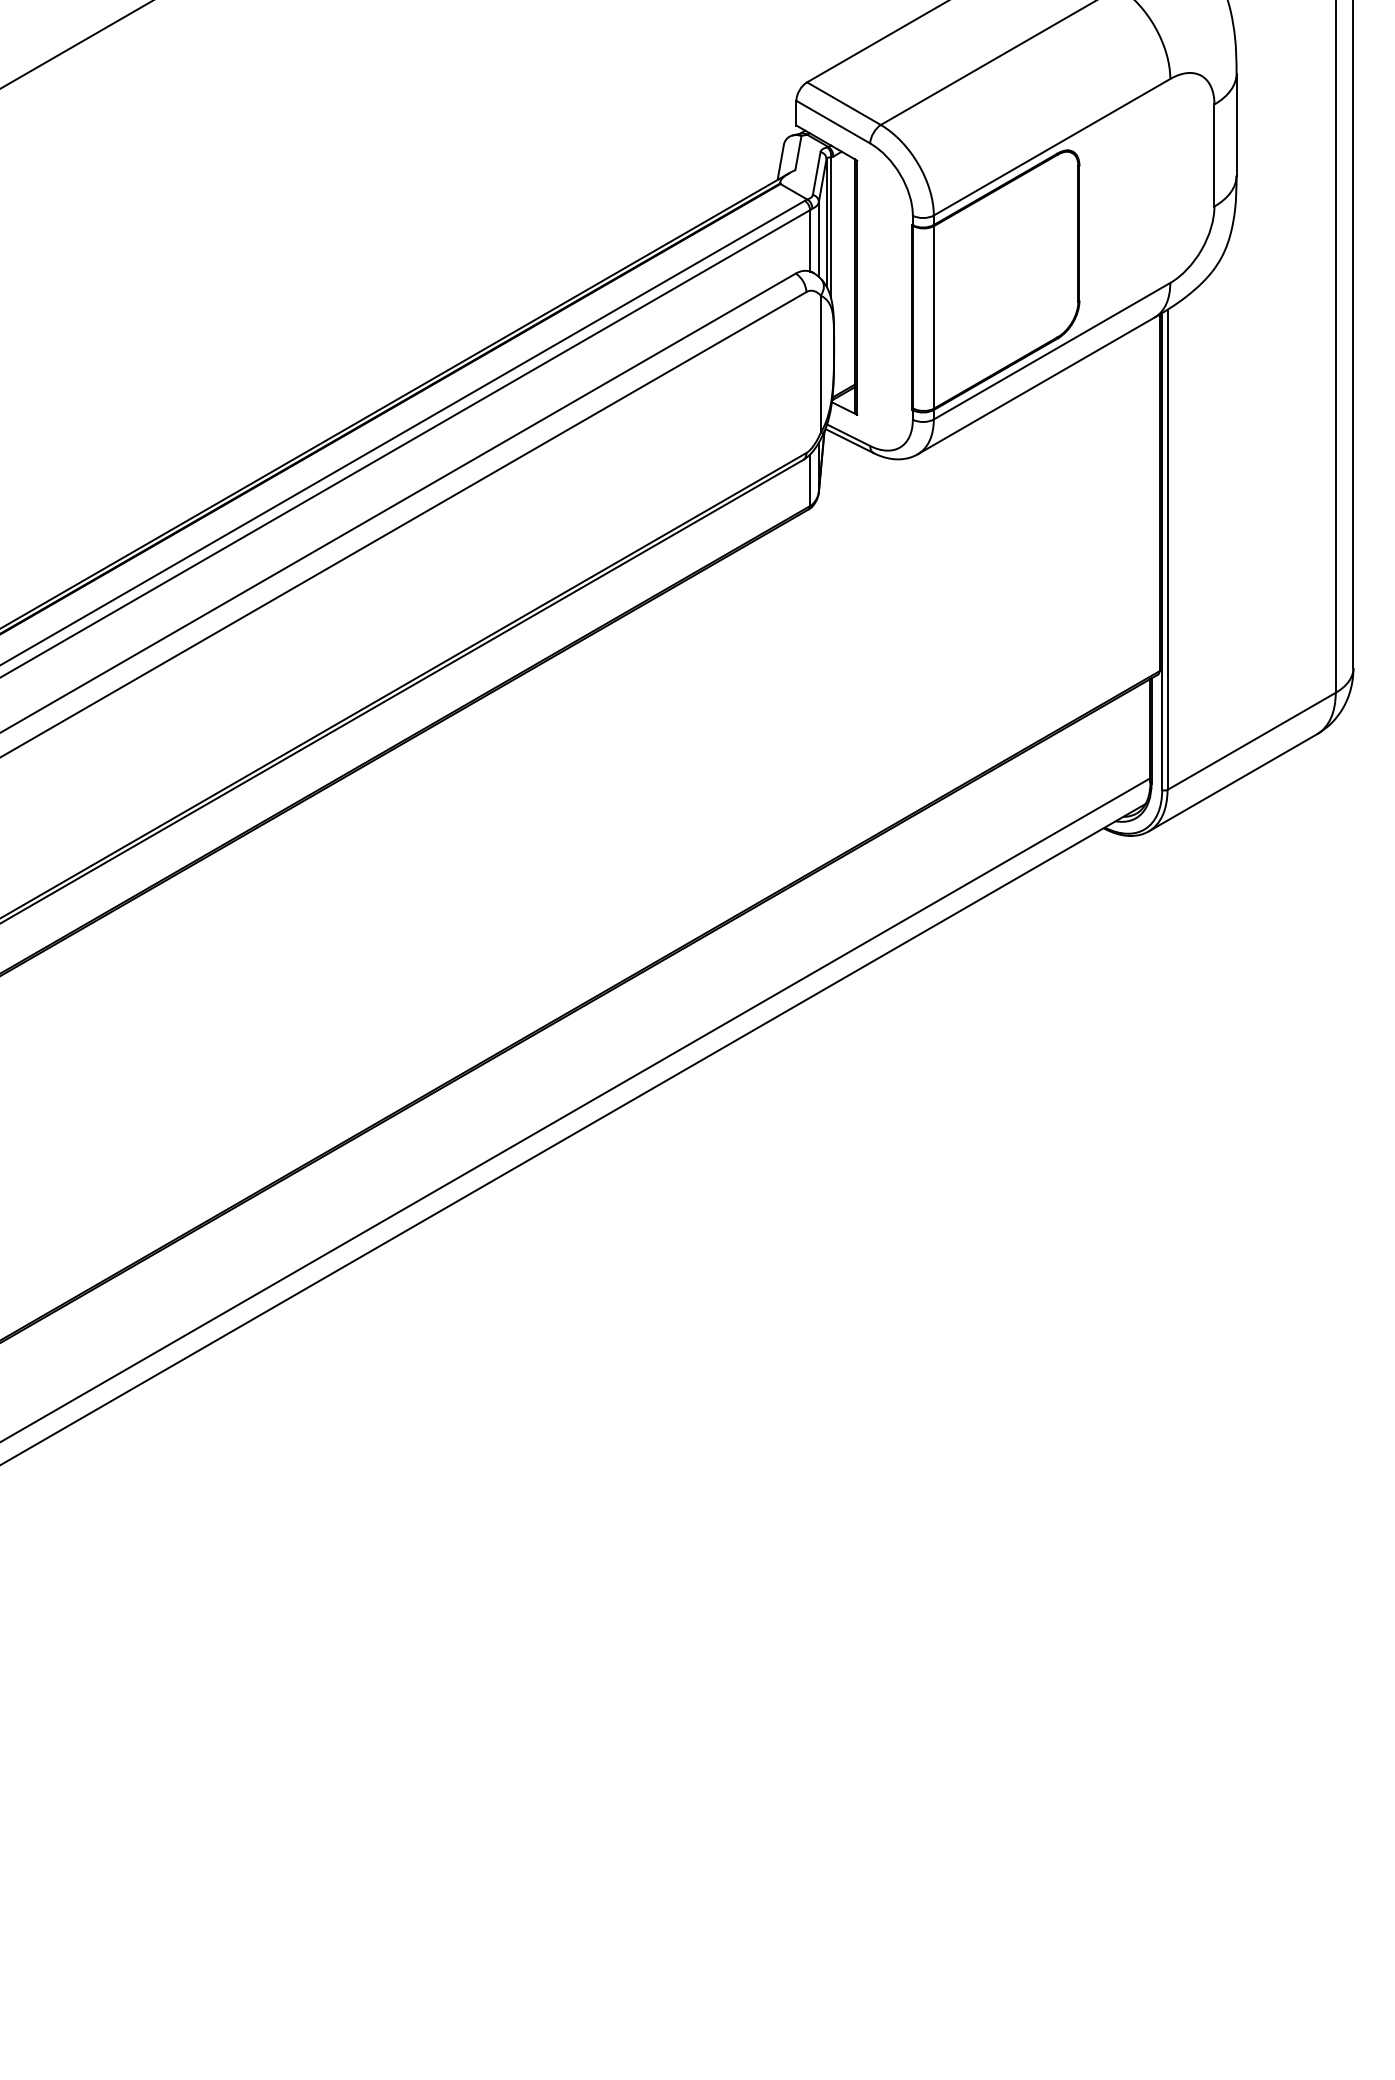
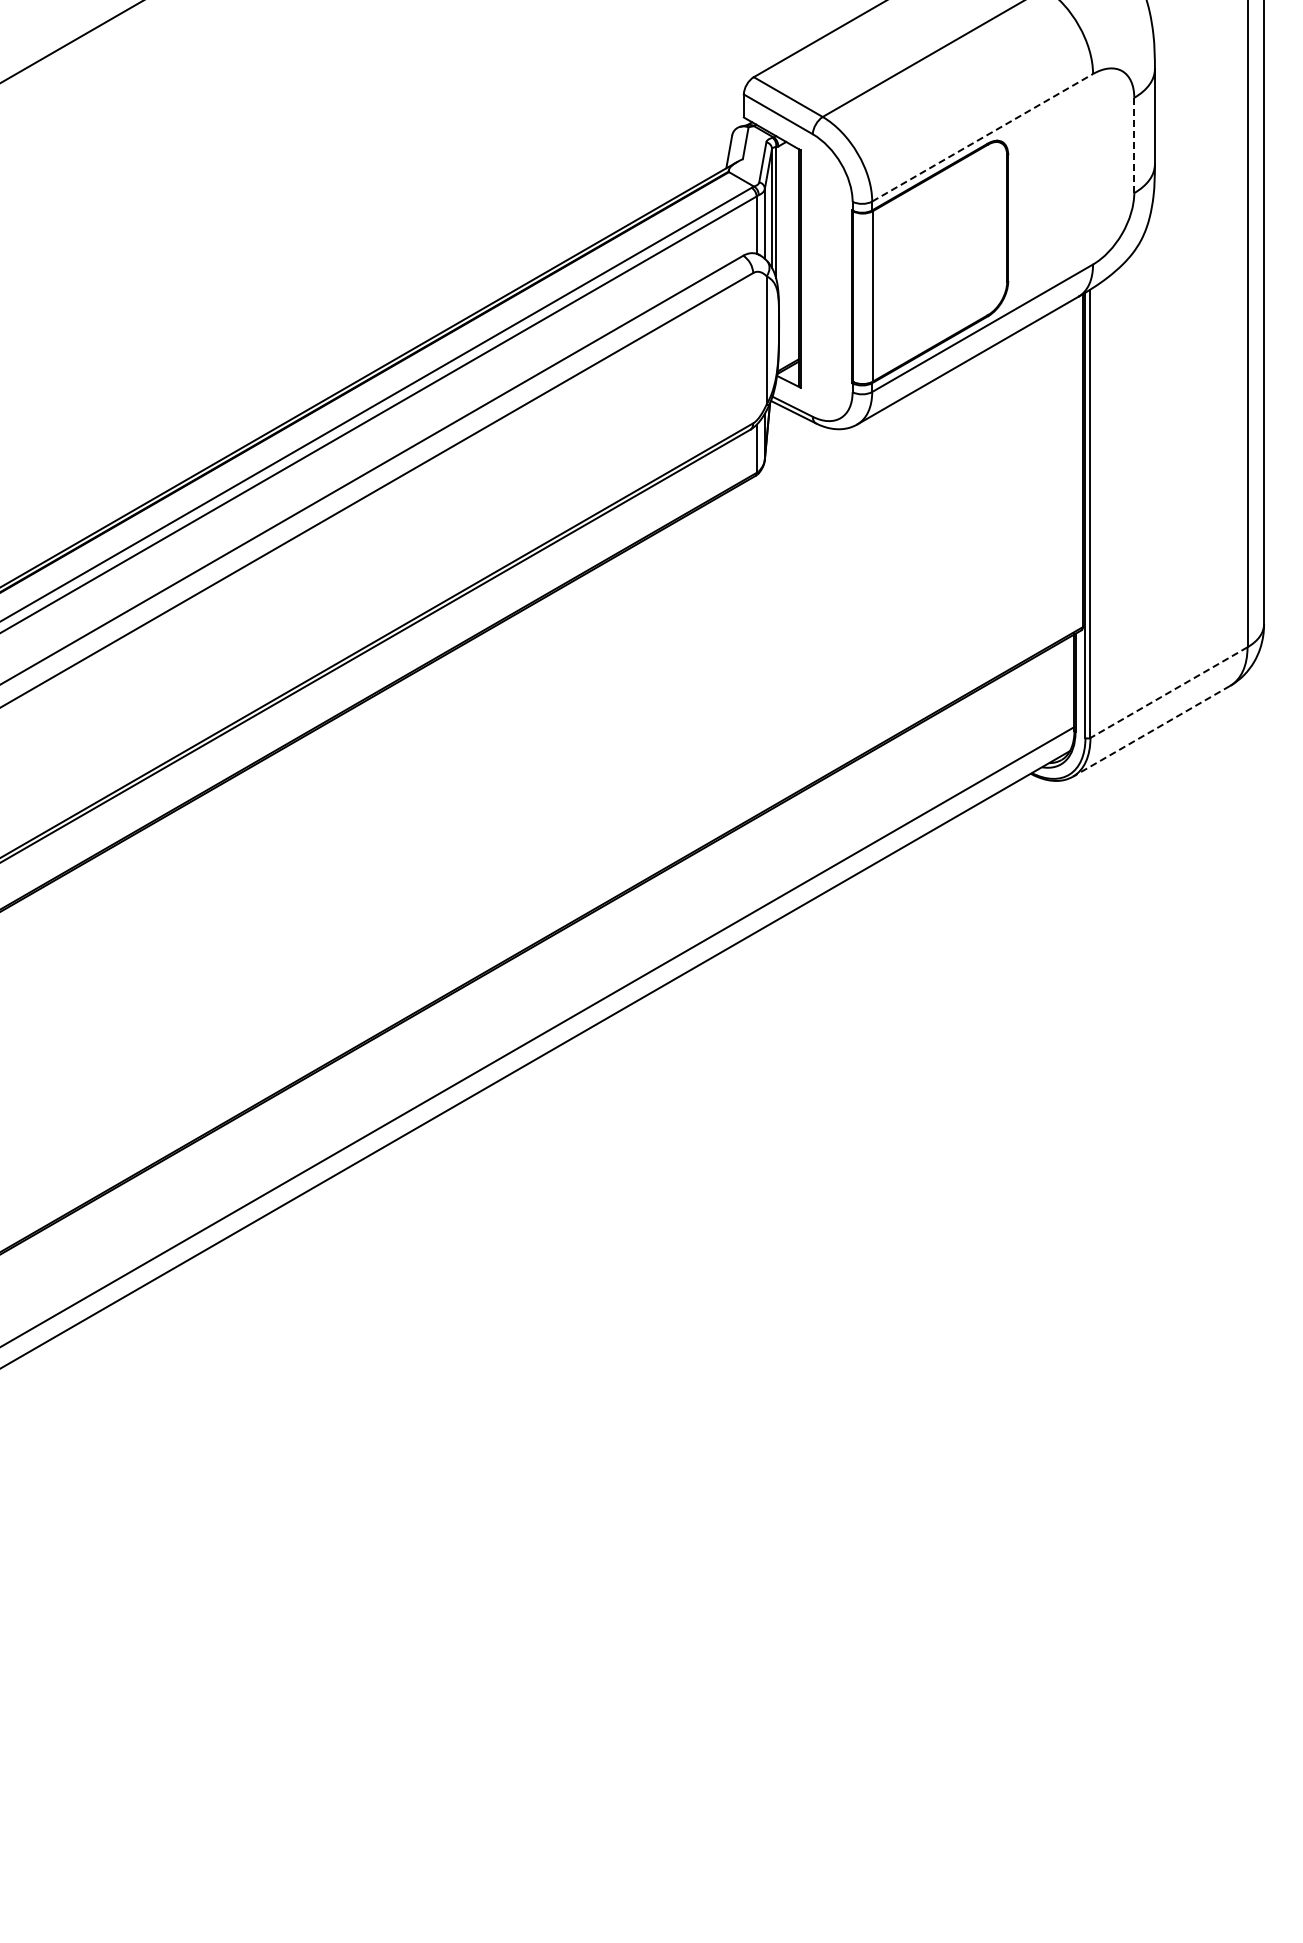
line: (1051, 146) -> (982, 137), solid -> dashed
line: (1214, 155) -> (1134, 145), solid -> dashed
line: (1252, 741) -> (1169, 692), solid -> dashed
line: (1232, 783) -> (1151, 731), solid -> dashed

